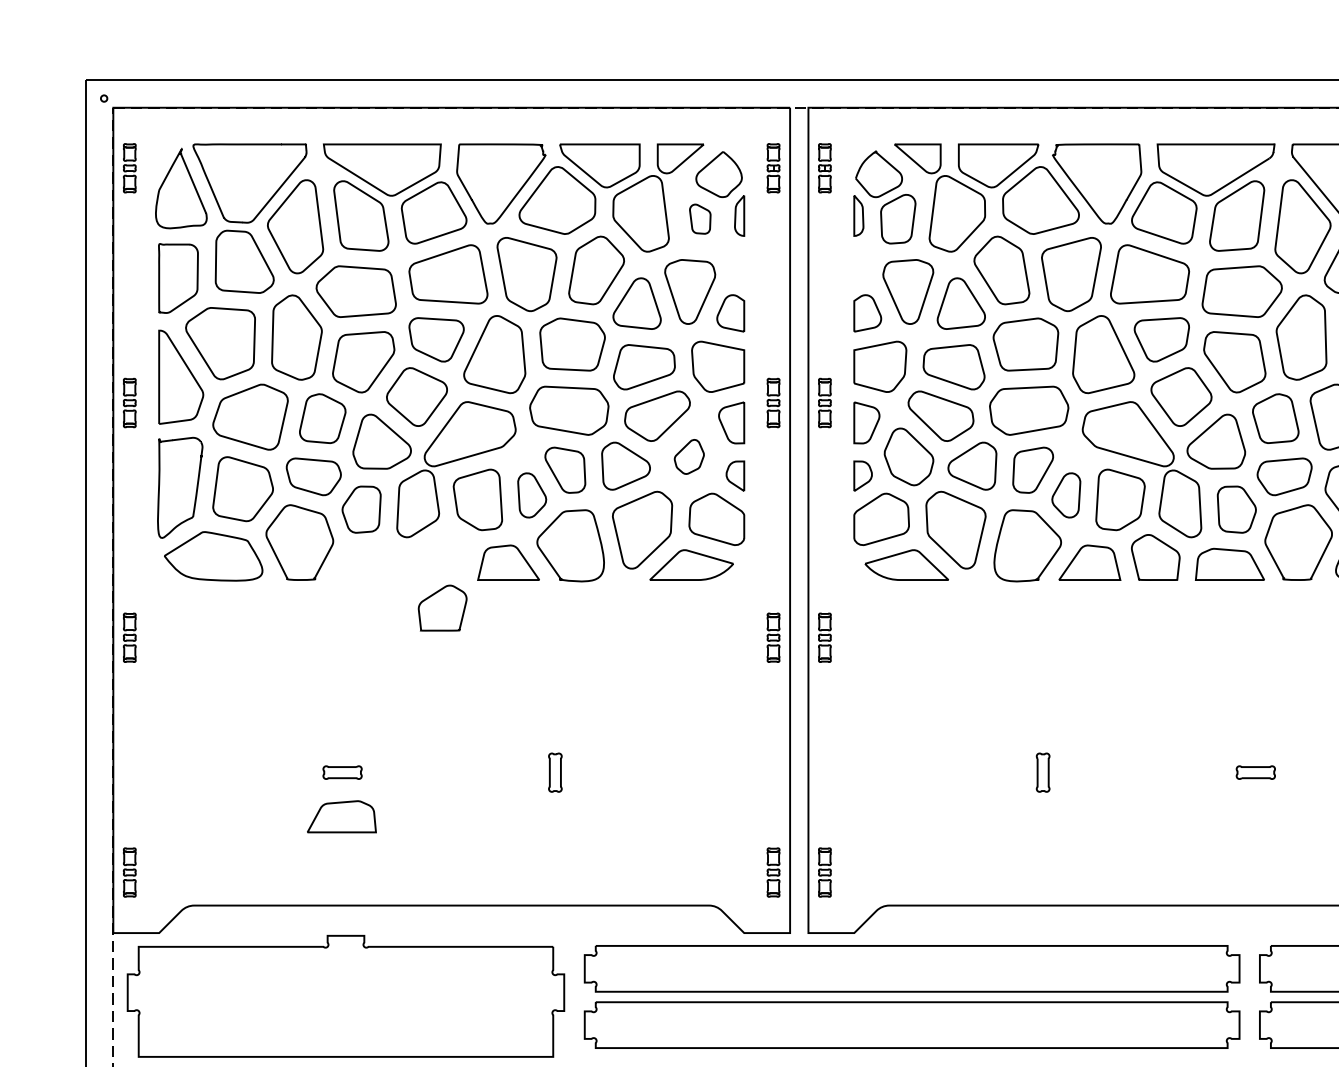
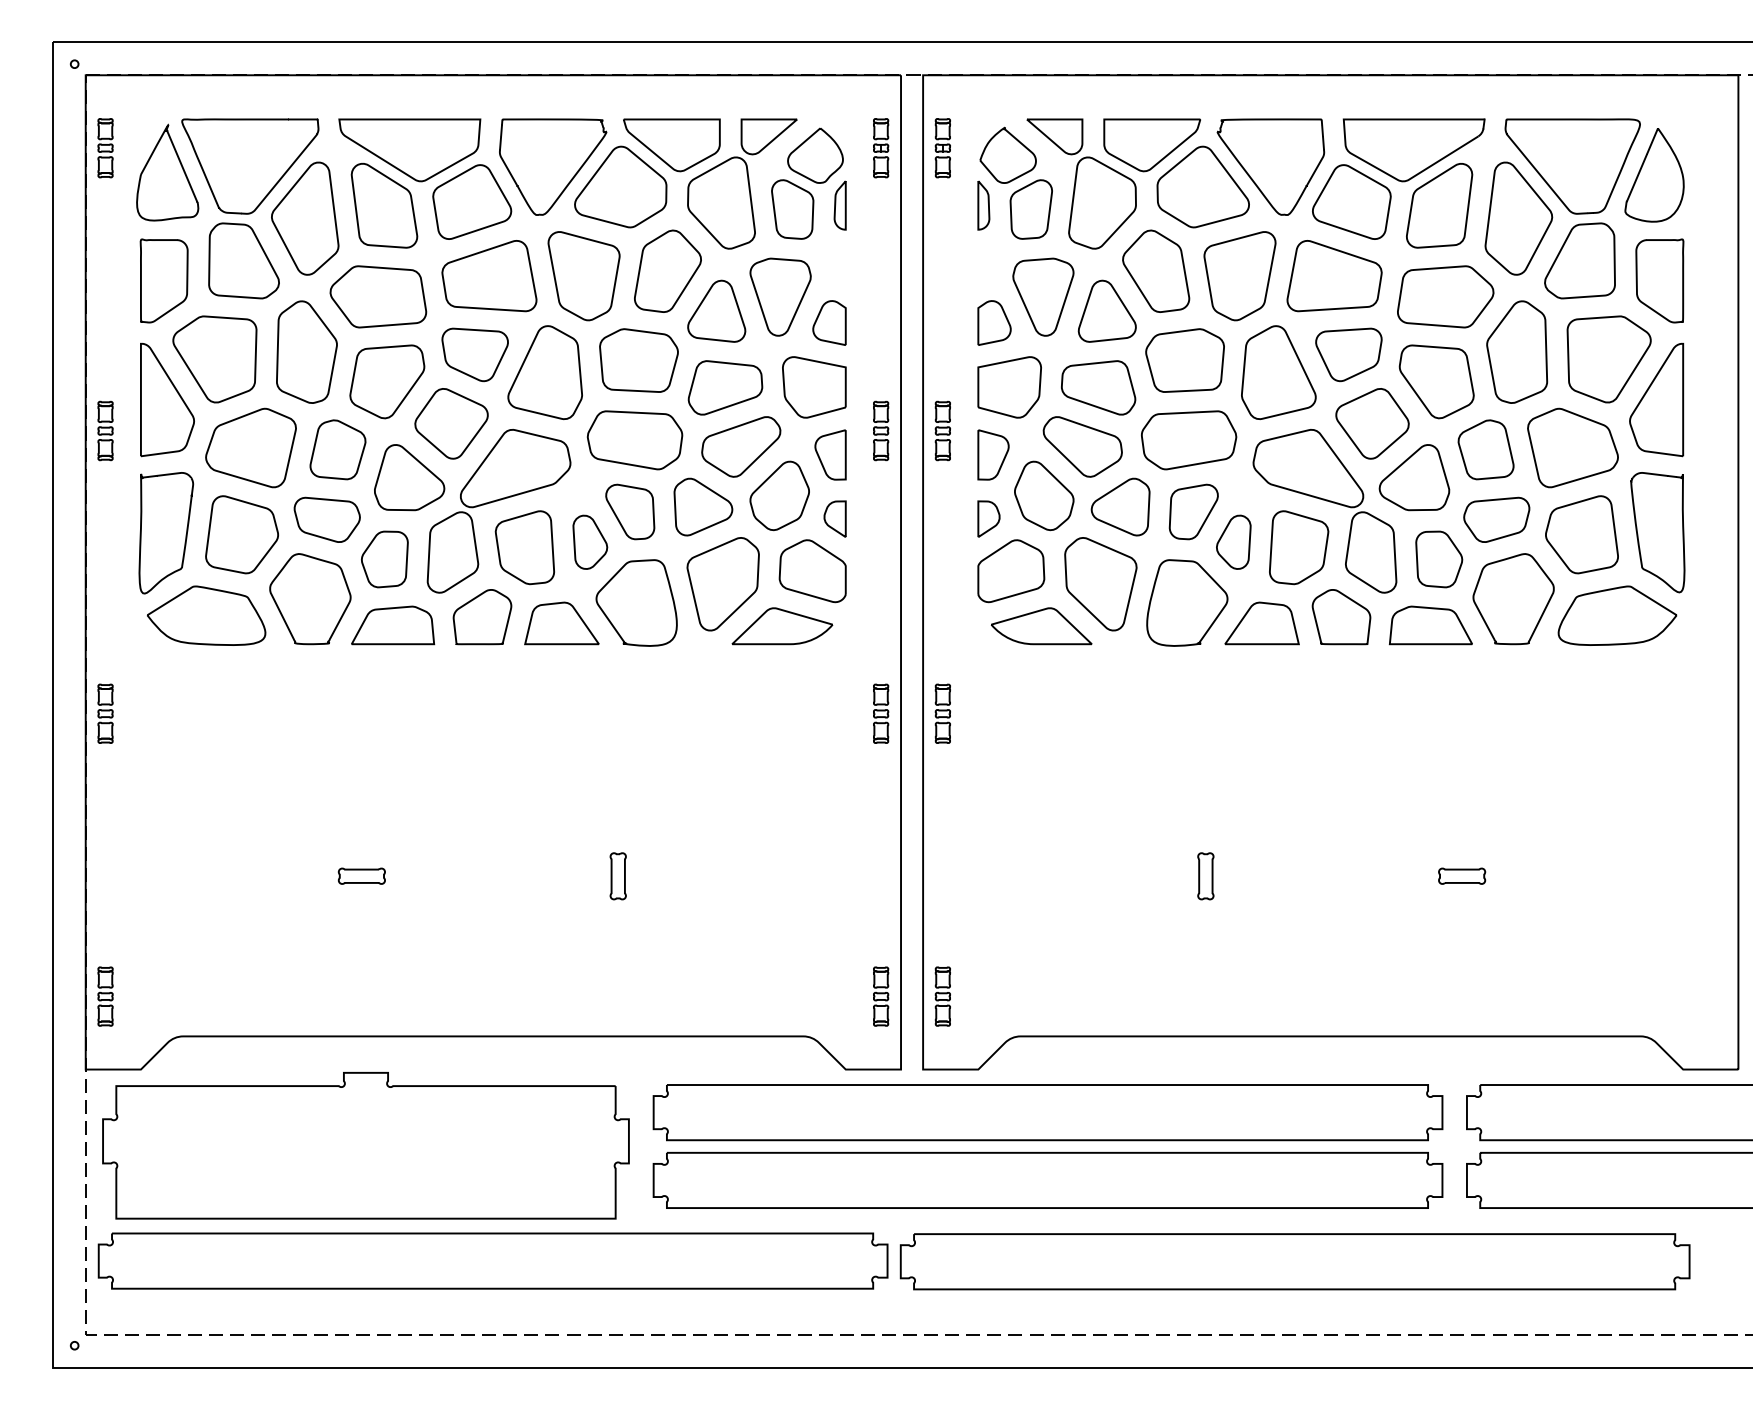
part: (700, 219) -> (792, 209), size x1.67
part: (689, 456) -> (779, 495), size x1.67
part: (442, 608) -> (482, 617), moved
part: (342, 816) -> (393, 625), moved

